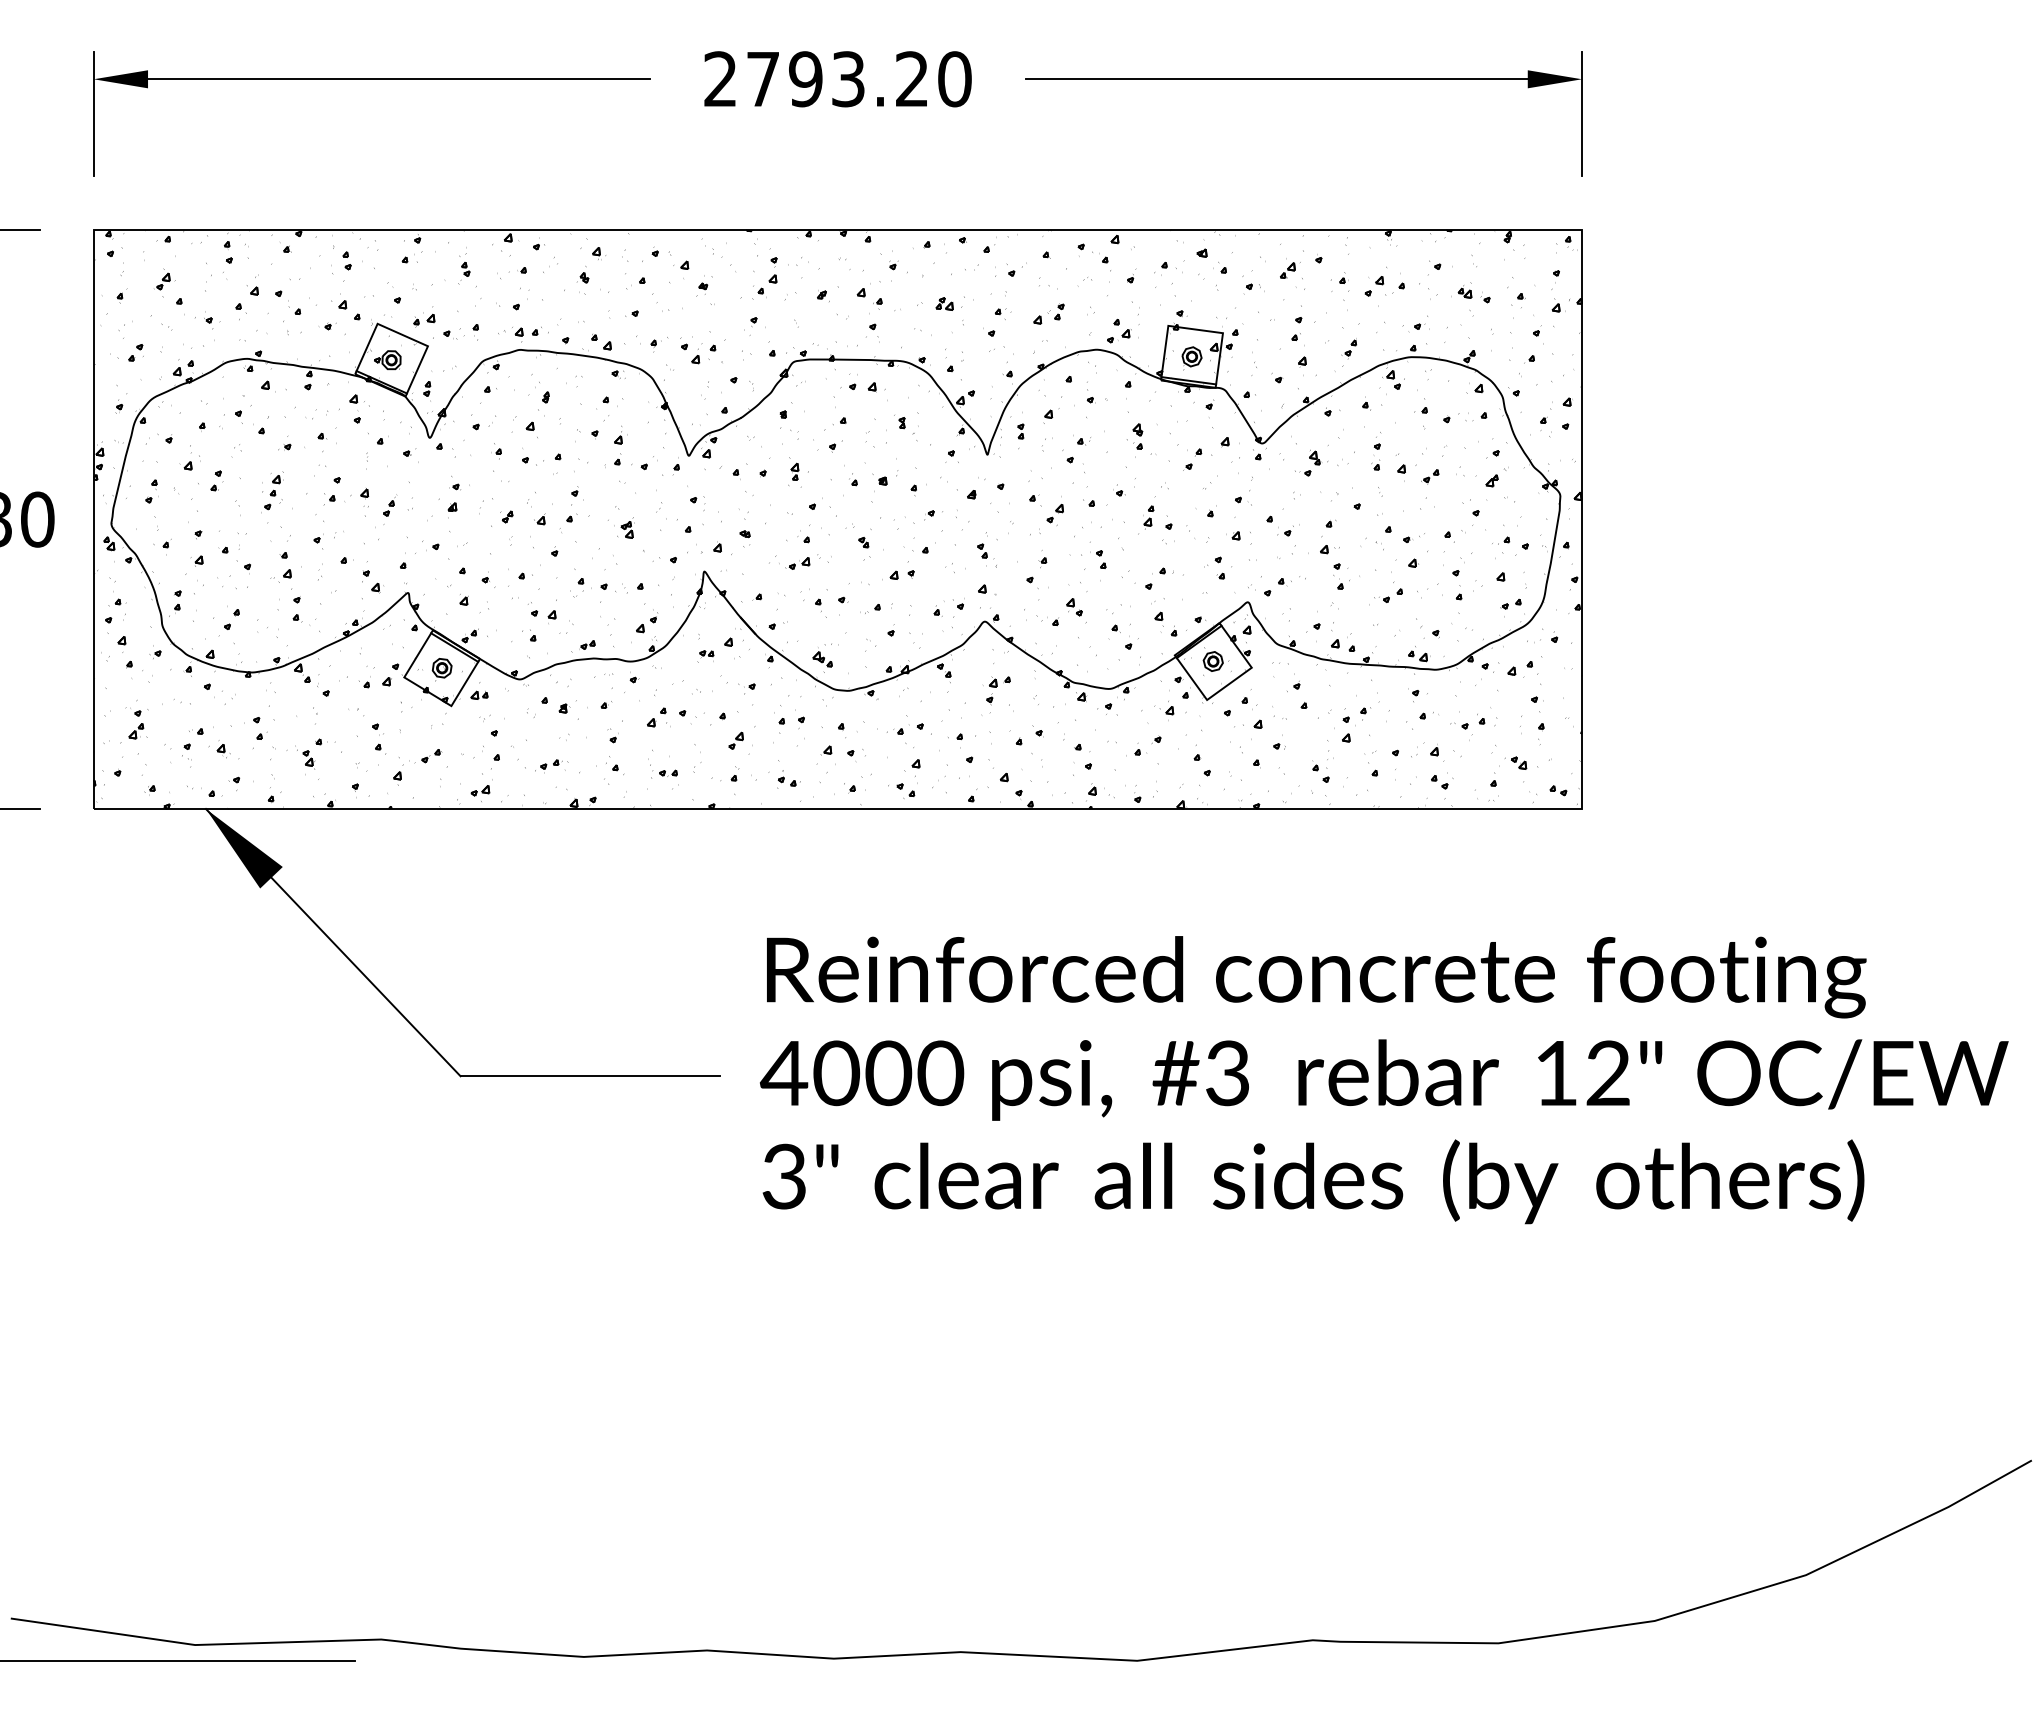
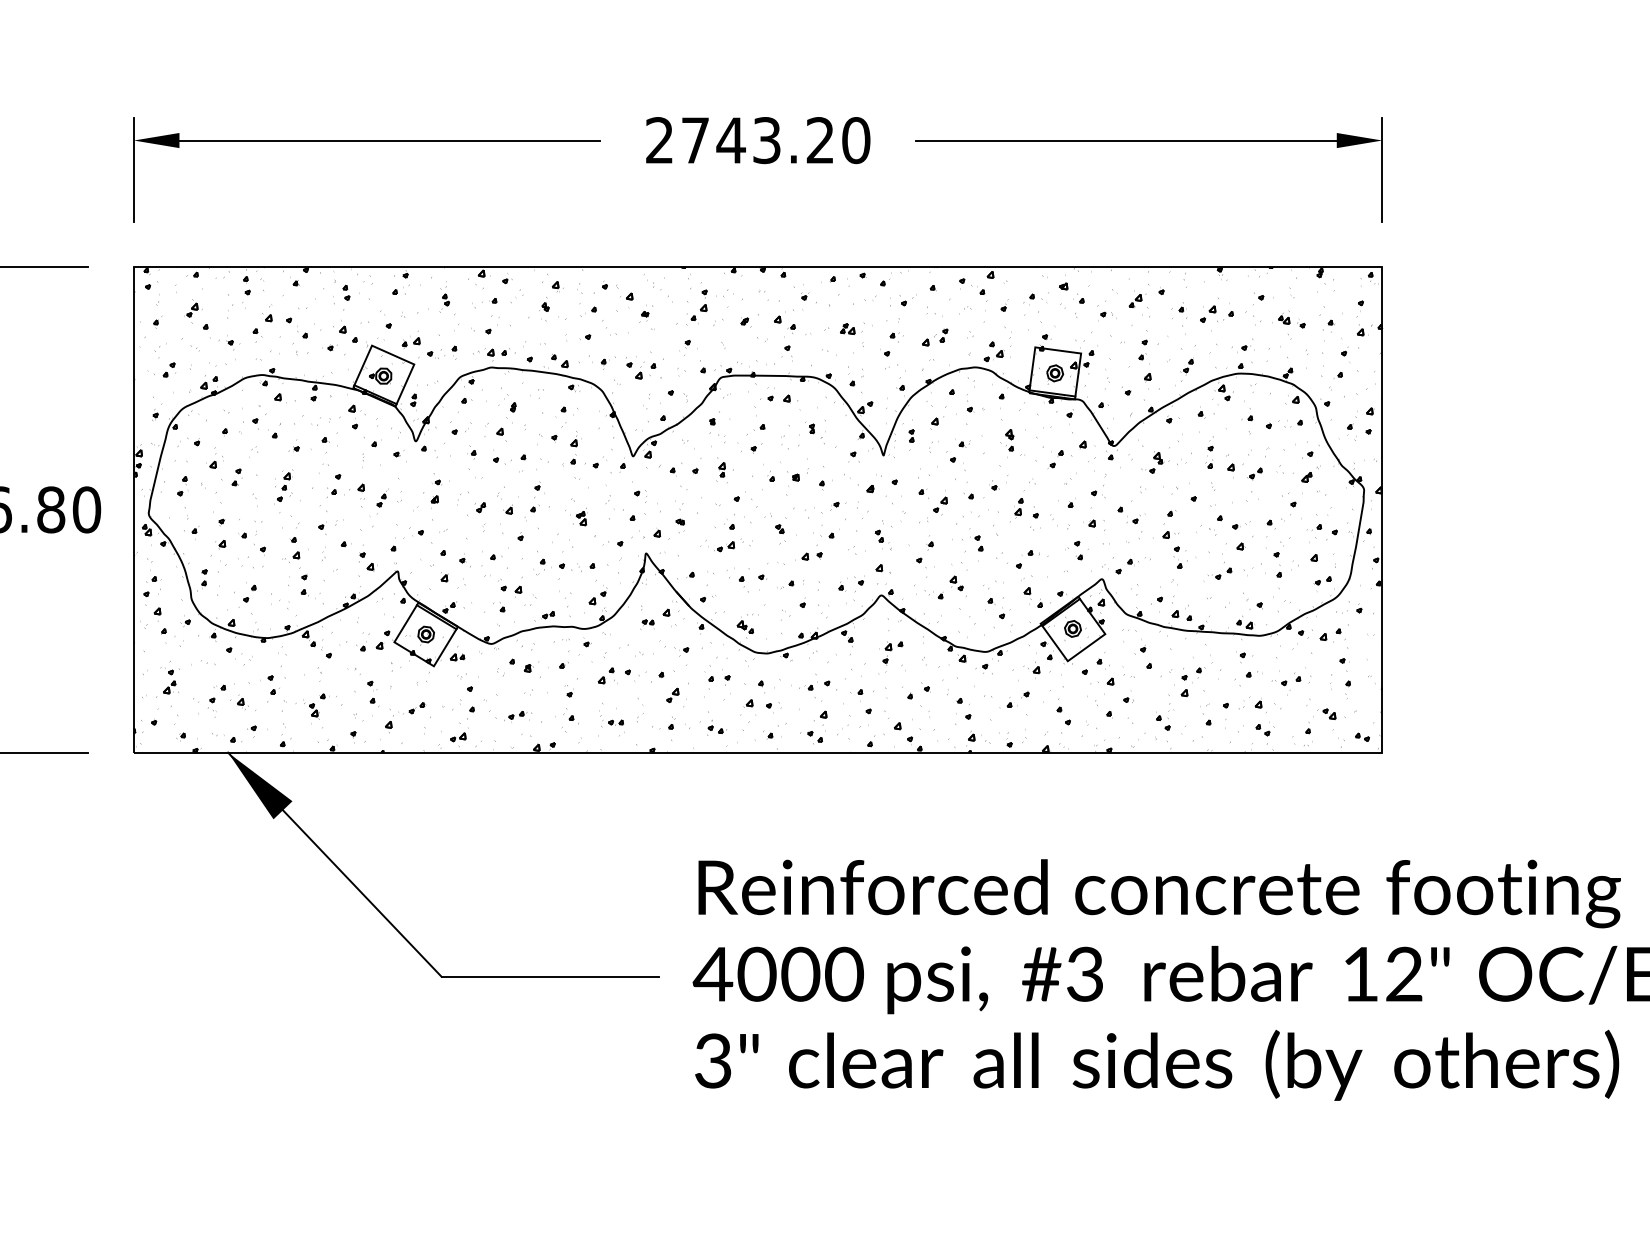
text: (805, 79) -> (730, 140), 2793.20 -> 2743.20

